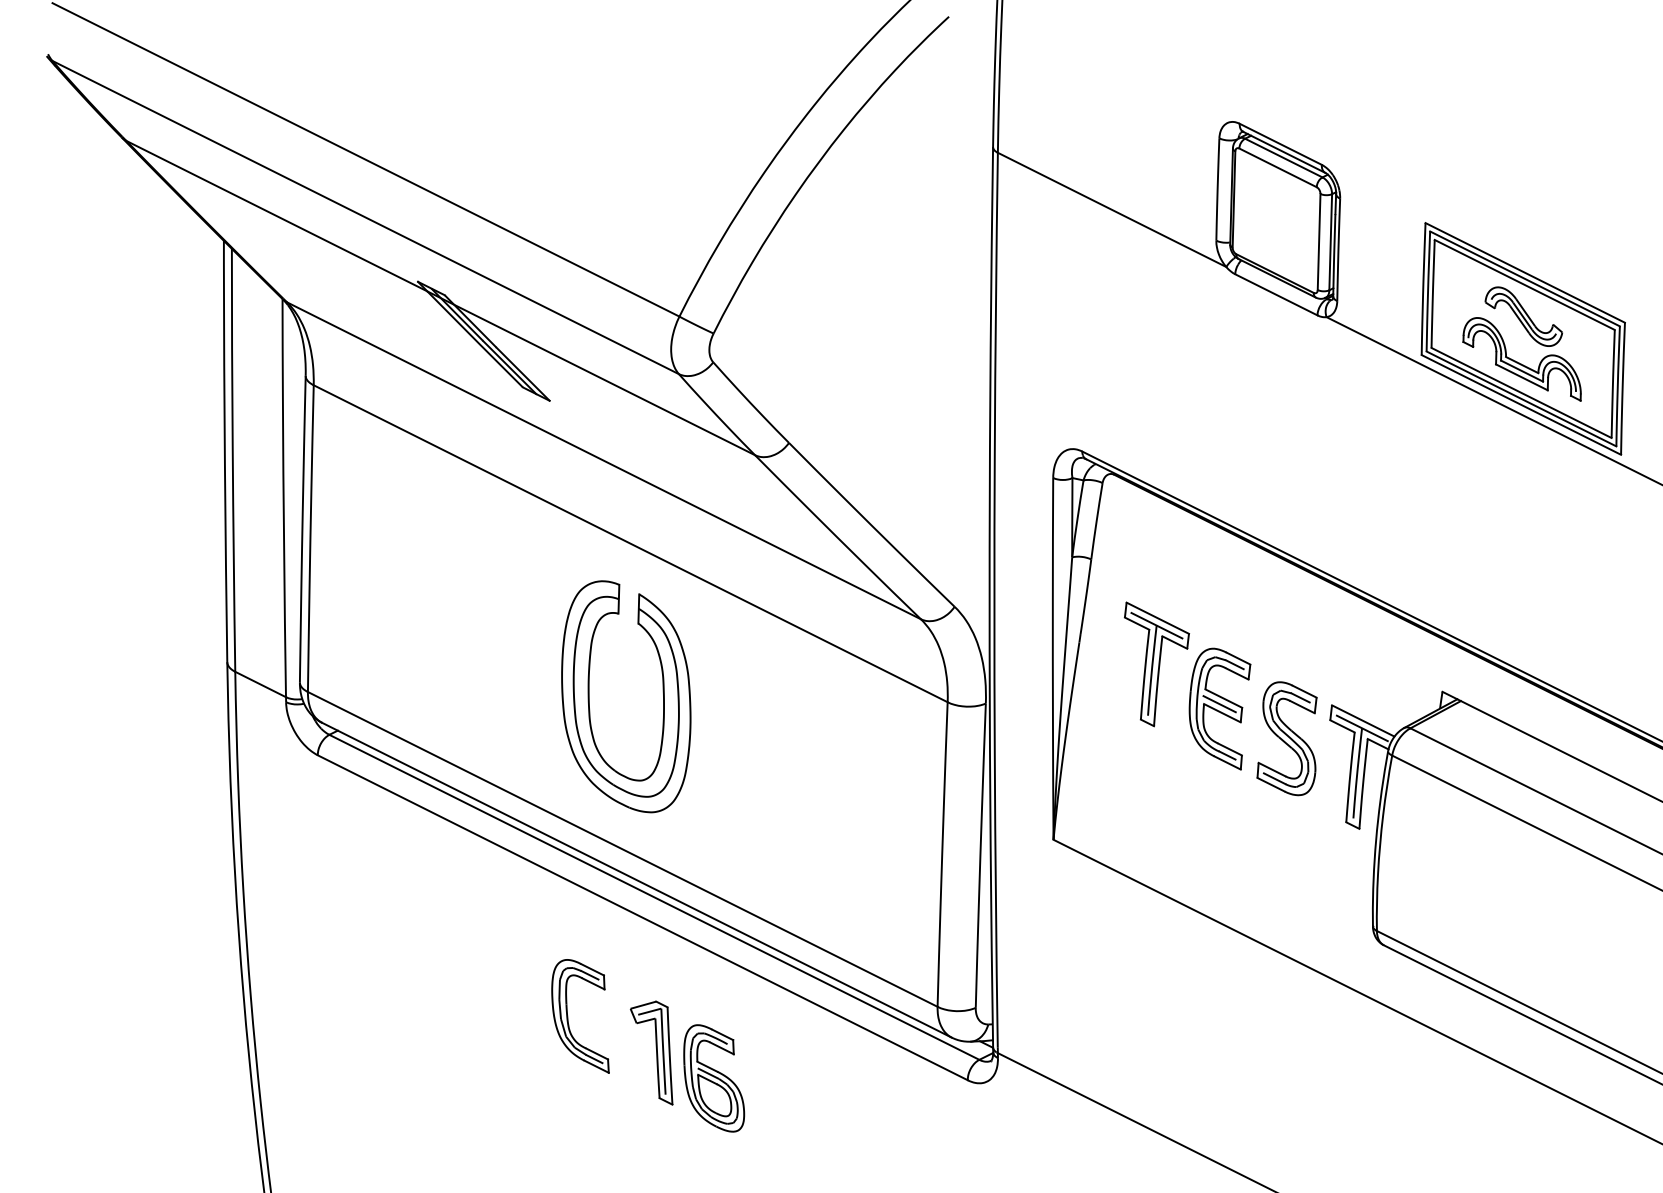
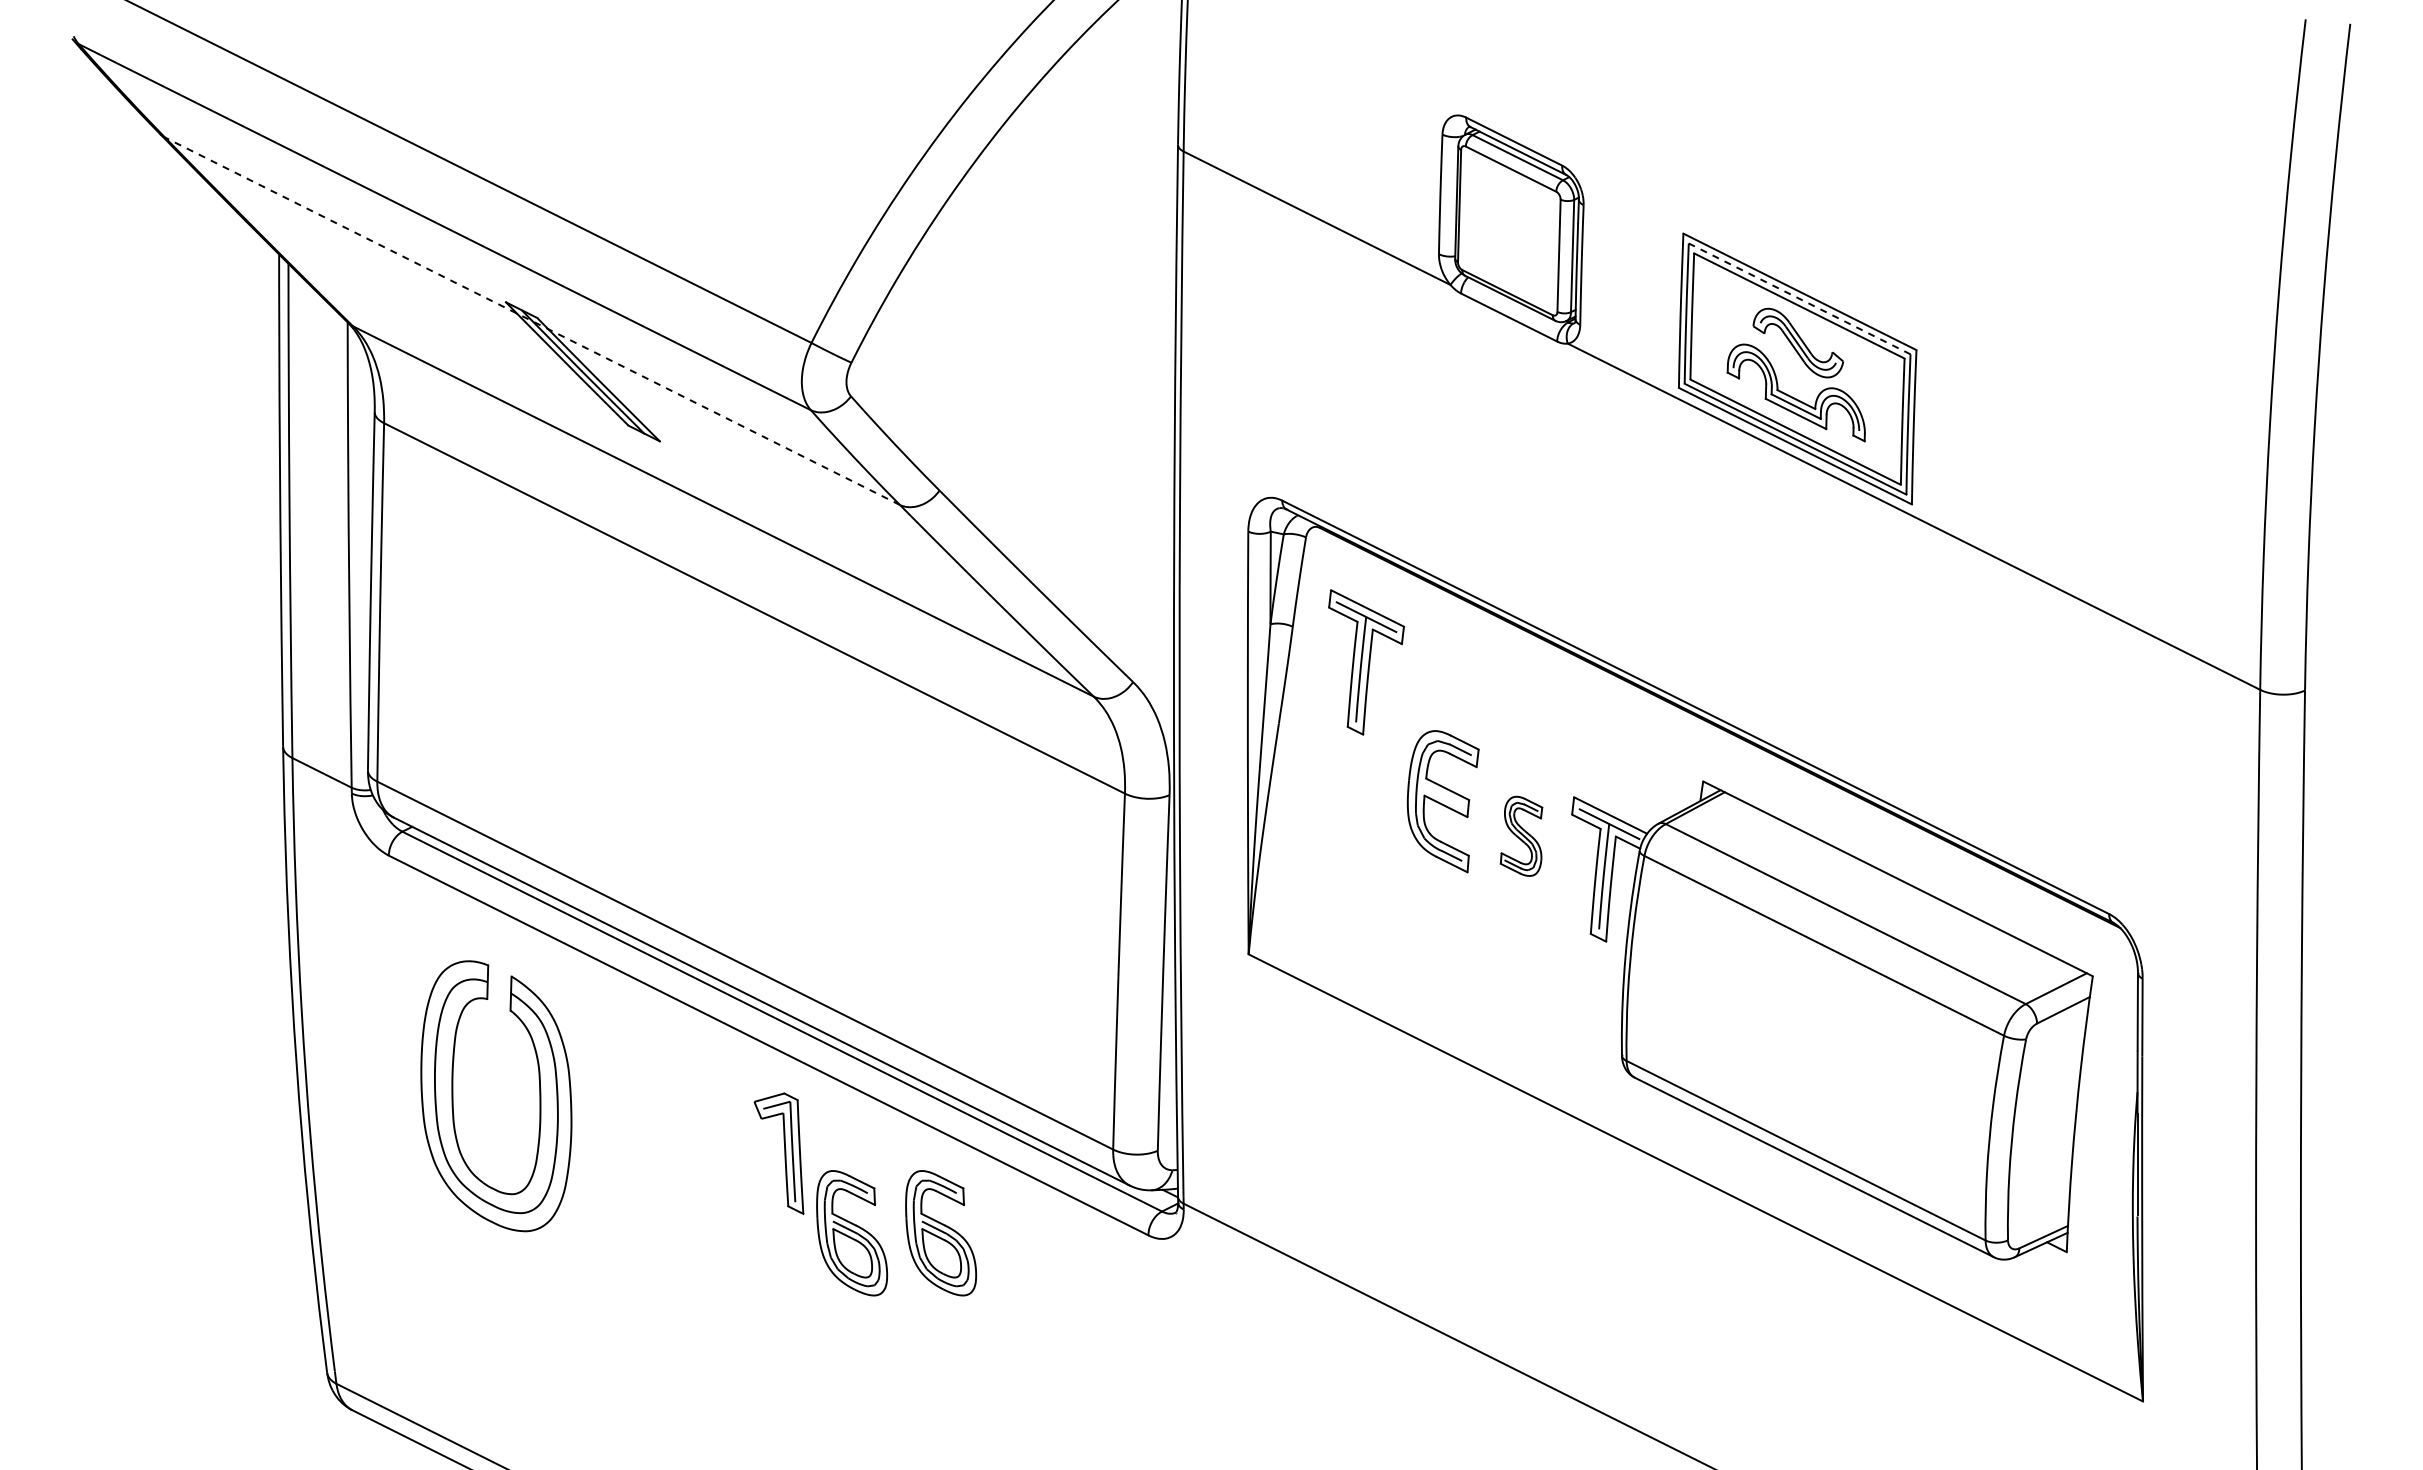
line: (1524, 278) -> (1799, 298), solid -> dashed
line: (440, 298) -> (532, 321), solid -> dashed
part: (1156, 664) -> (1366, 662), moved
part: (589, 697) -> (453, 1096), moved
line: (1219, 703) -> (1442, 795), removed
part: (1286, 738) -> (1521, 836), size x0.6
part: (568, 1016) -> (681, 1160), removed
part: (651, 1052) -> (778, 1153), moved
part: (790, 1078) -> (941, 1233), added

